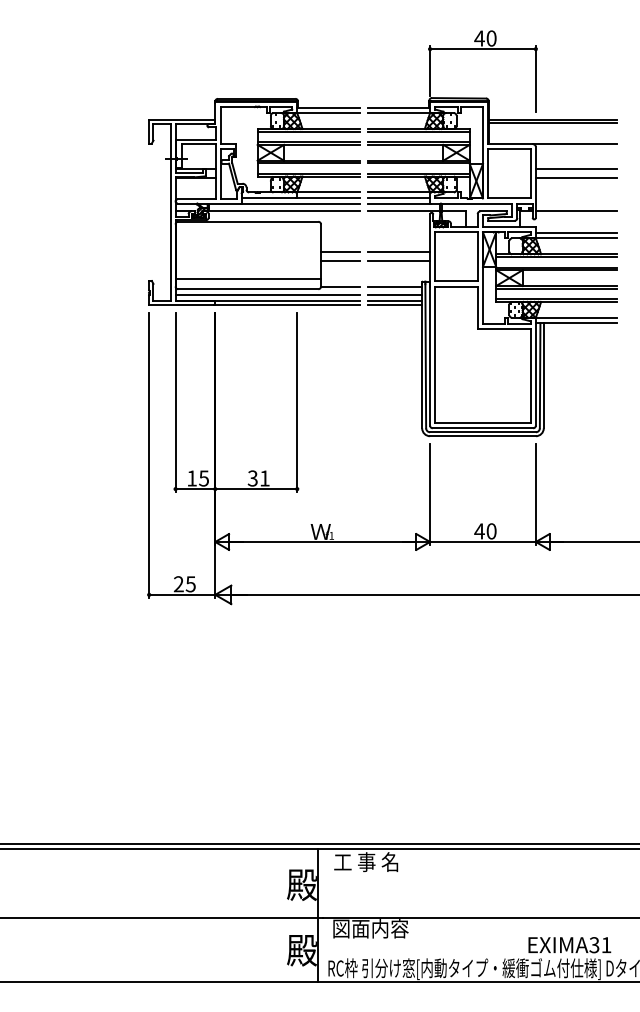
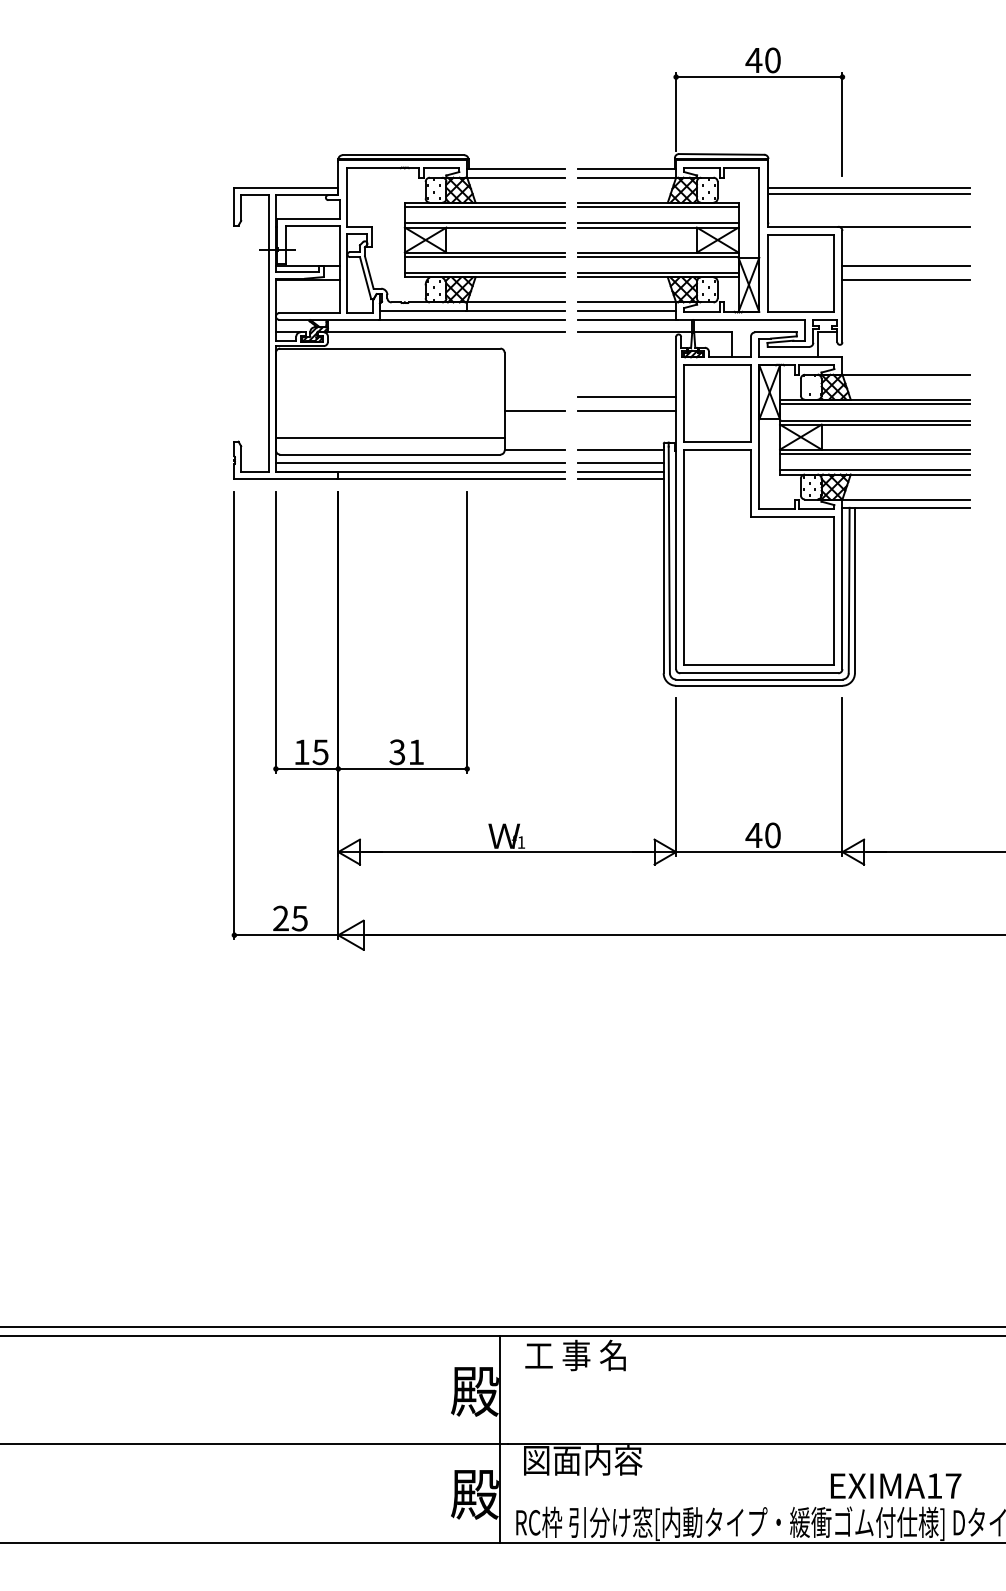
line: (575, 211) -> (904, 332), removed
line: (575, 233) -> (904, 366), removed
line: (340, 252) -> (535, 396), removed
text: (600, 945) -> (944, 1486), EXIMA31 -> EXIMA17

